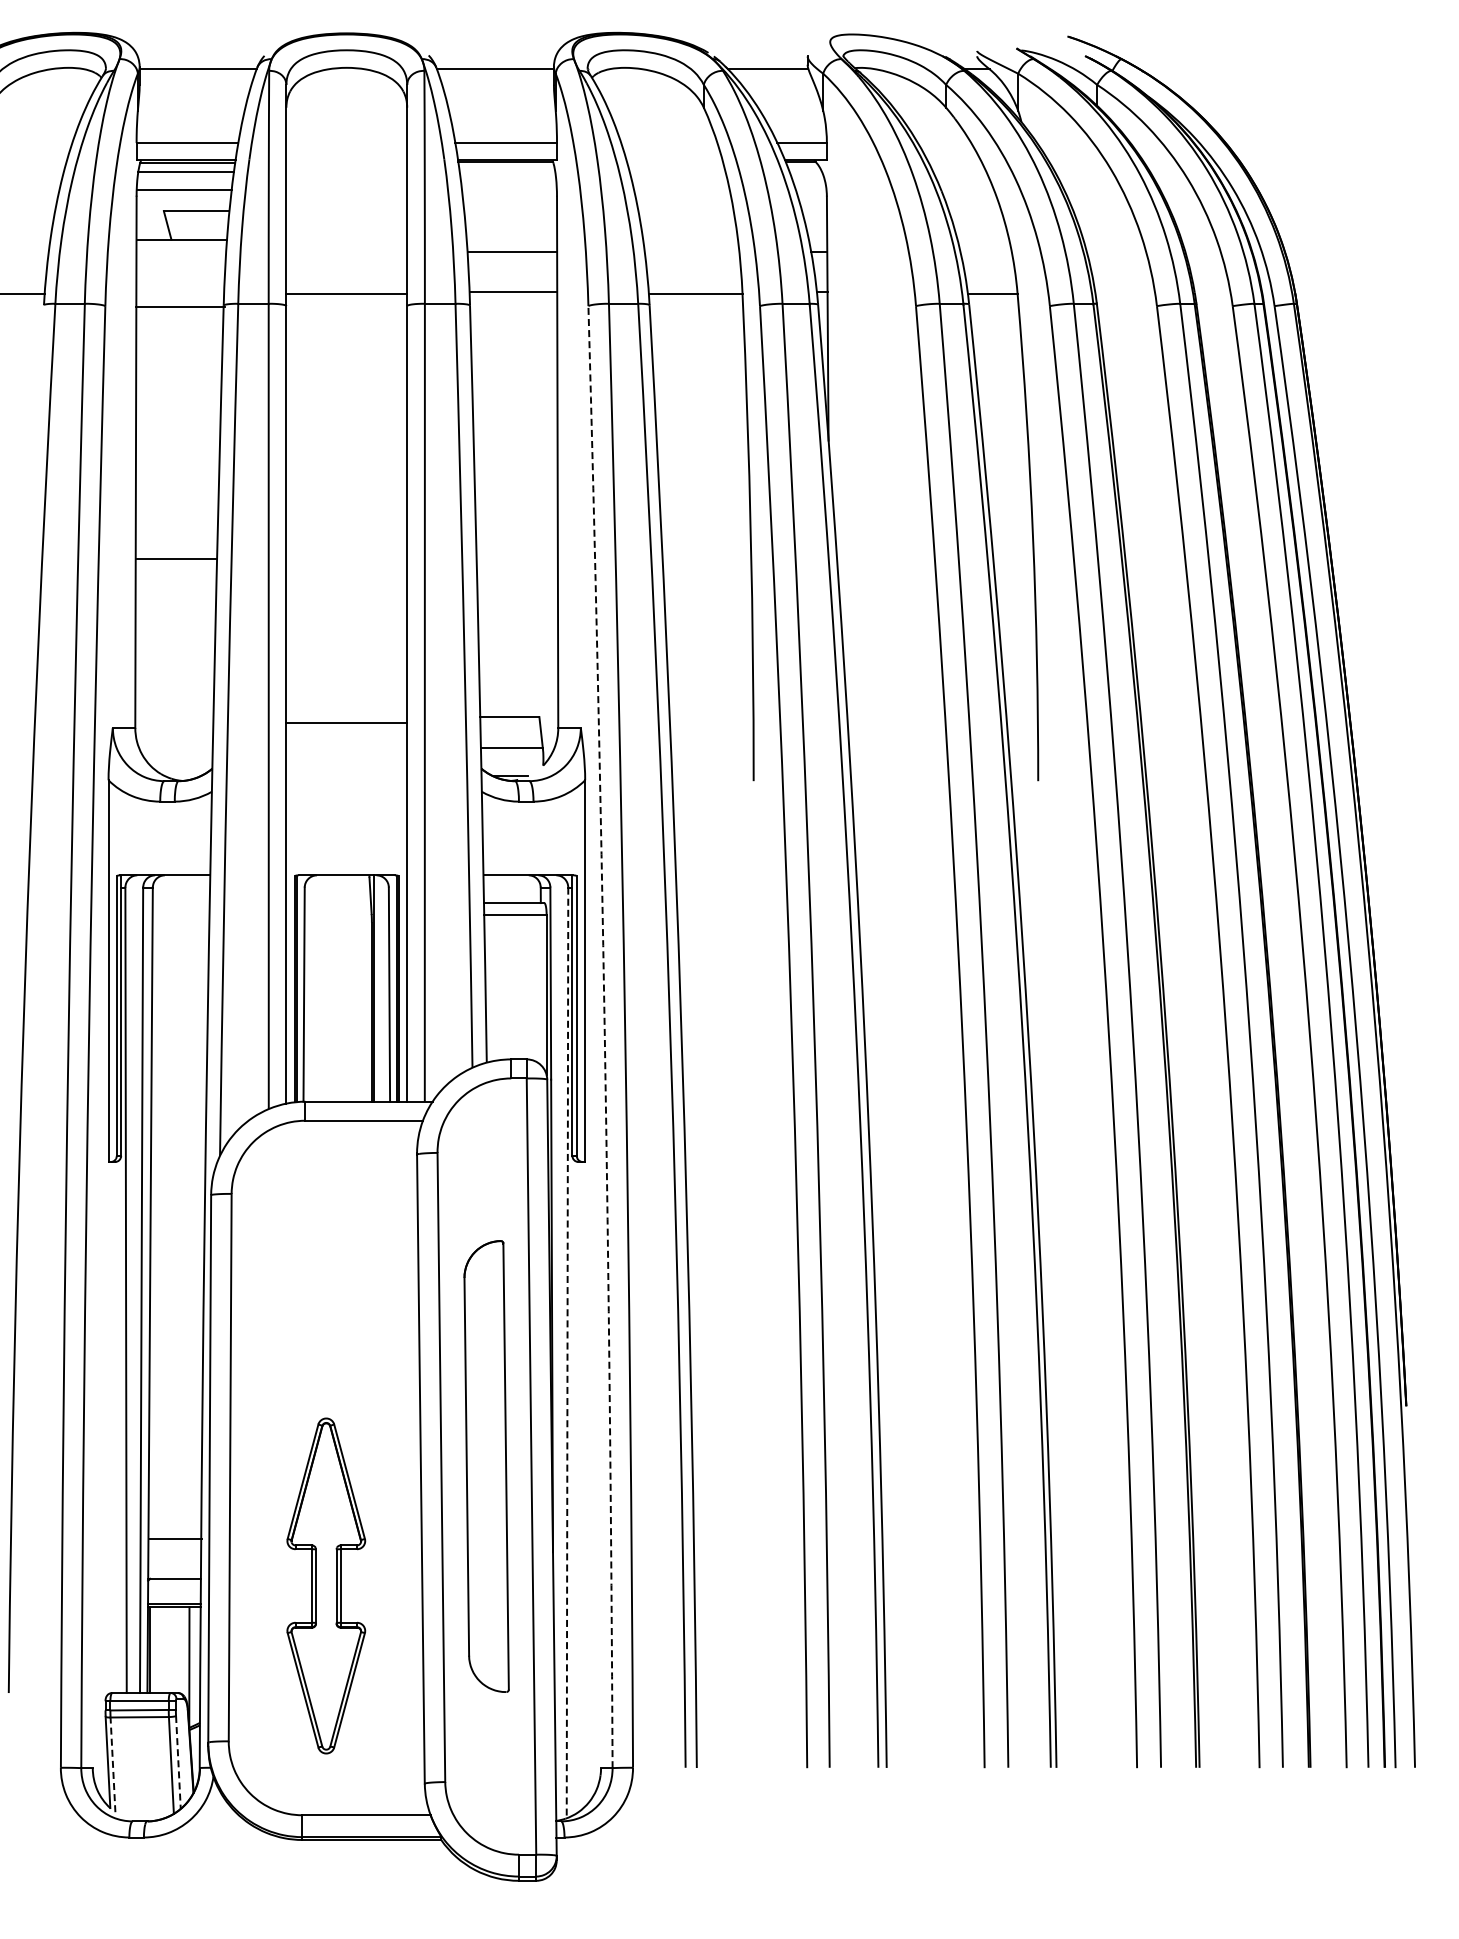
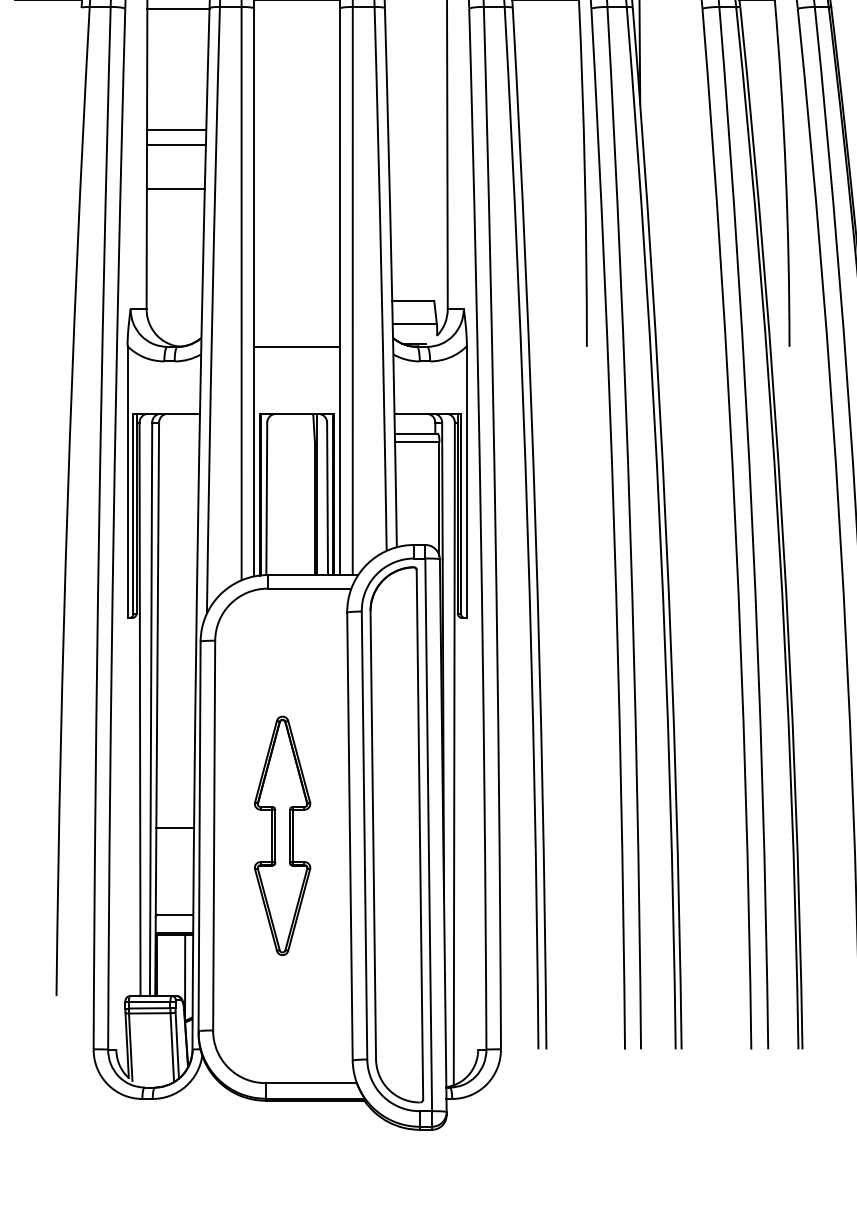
line: (177, 476) -> (176, 129), added
line: (176, 497) -> (175, 144), added
line: (346, 723) -> (296, 347), moved
arc: (604, 1037) -> (480, 529), dashed -> solid
line: (567, 1353) -> (454, 754), dashed -> solid
part: (486, 1466) -> (396, 834), size x1.67
line: (175, 1539) -> (175, 827), moved
part: (326, 1585) -> (282, 835), moved
line: (178, 1762) -> (177, 1045), dashed -> solid
line: (112, 1764) -> (130, 1046), dashed -> solid

